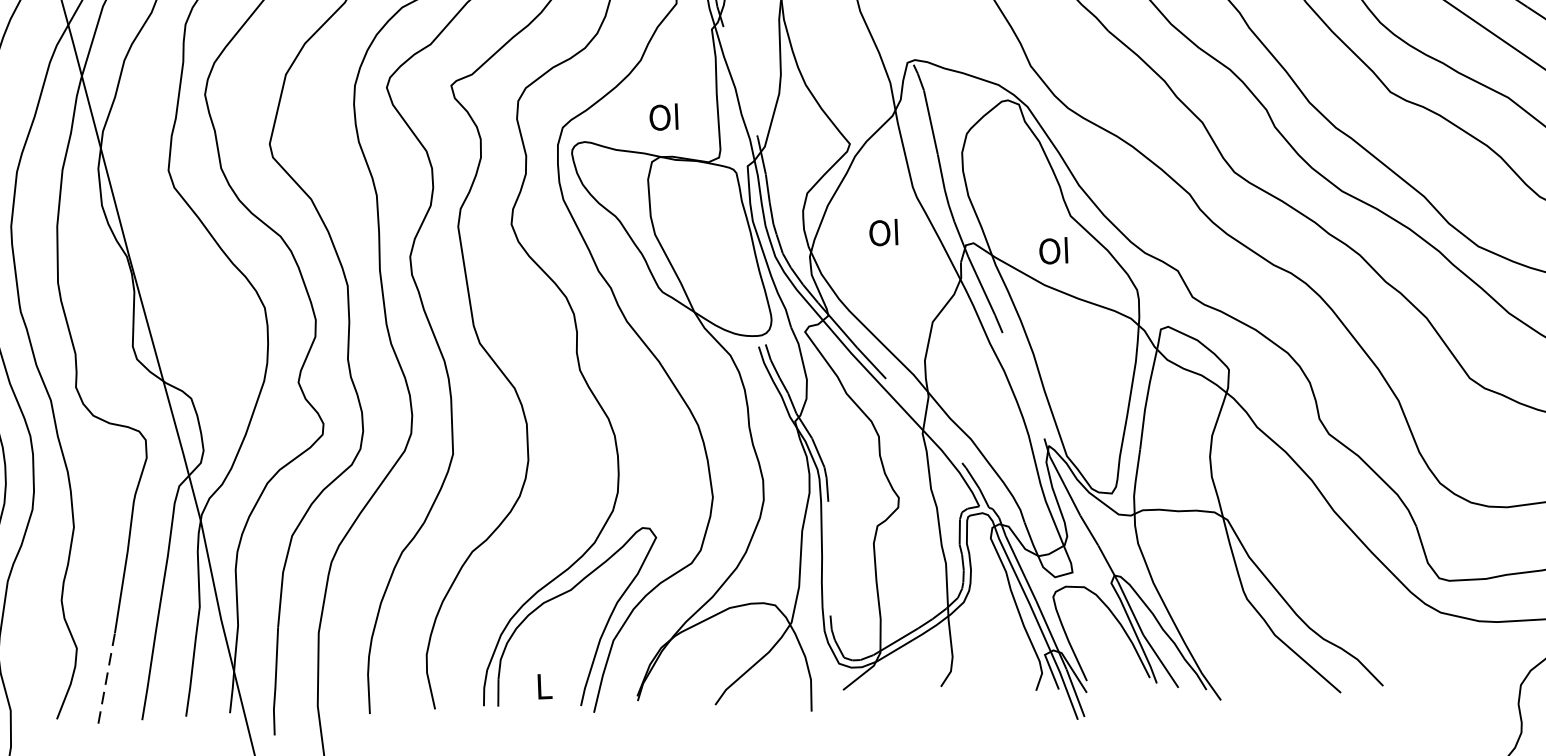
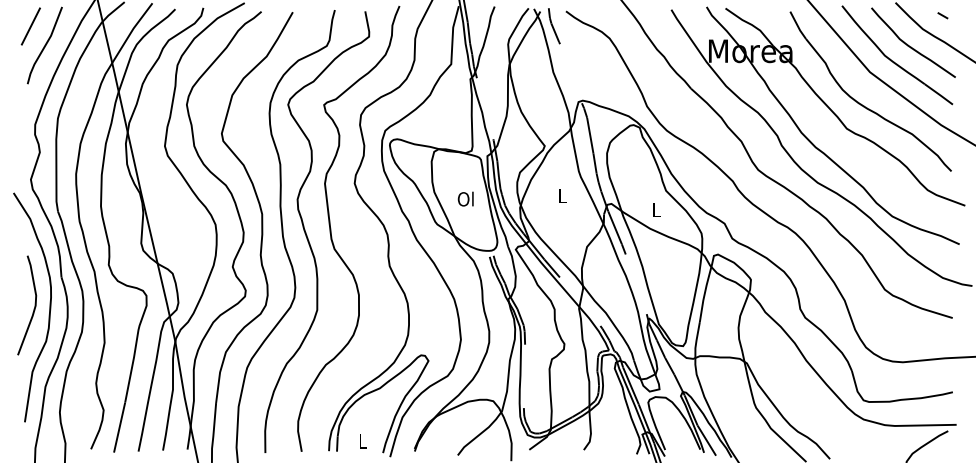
text: (663, 116) -> (465, 198), moved
text: (883, 231) -> (561, 195), Ol -> L
text: (1052, 250) -> (655, 209), Ol -> L
line: (106, 678) -> (119, 427), dashed -> solid

